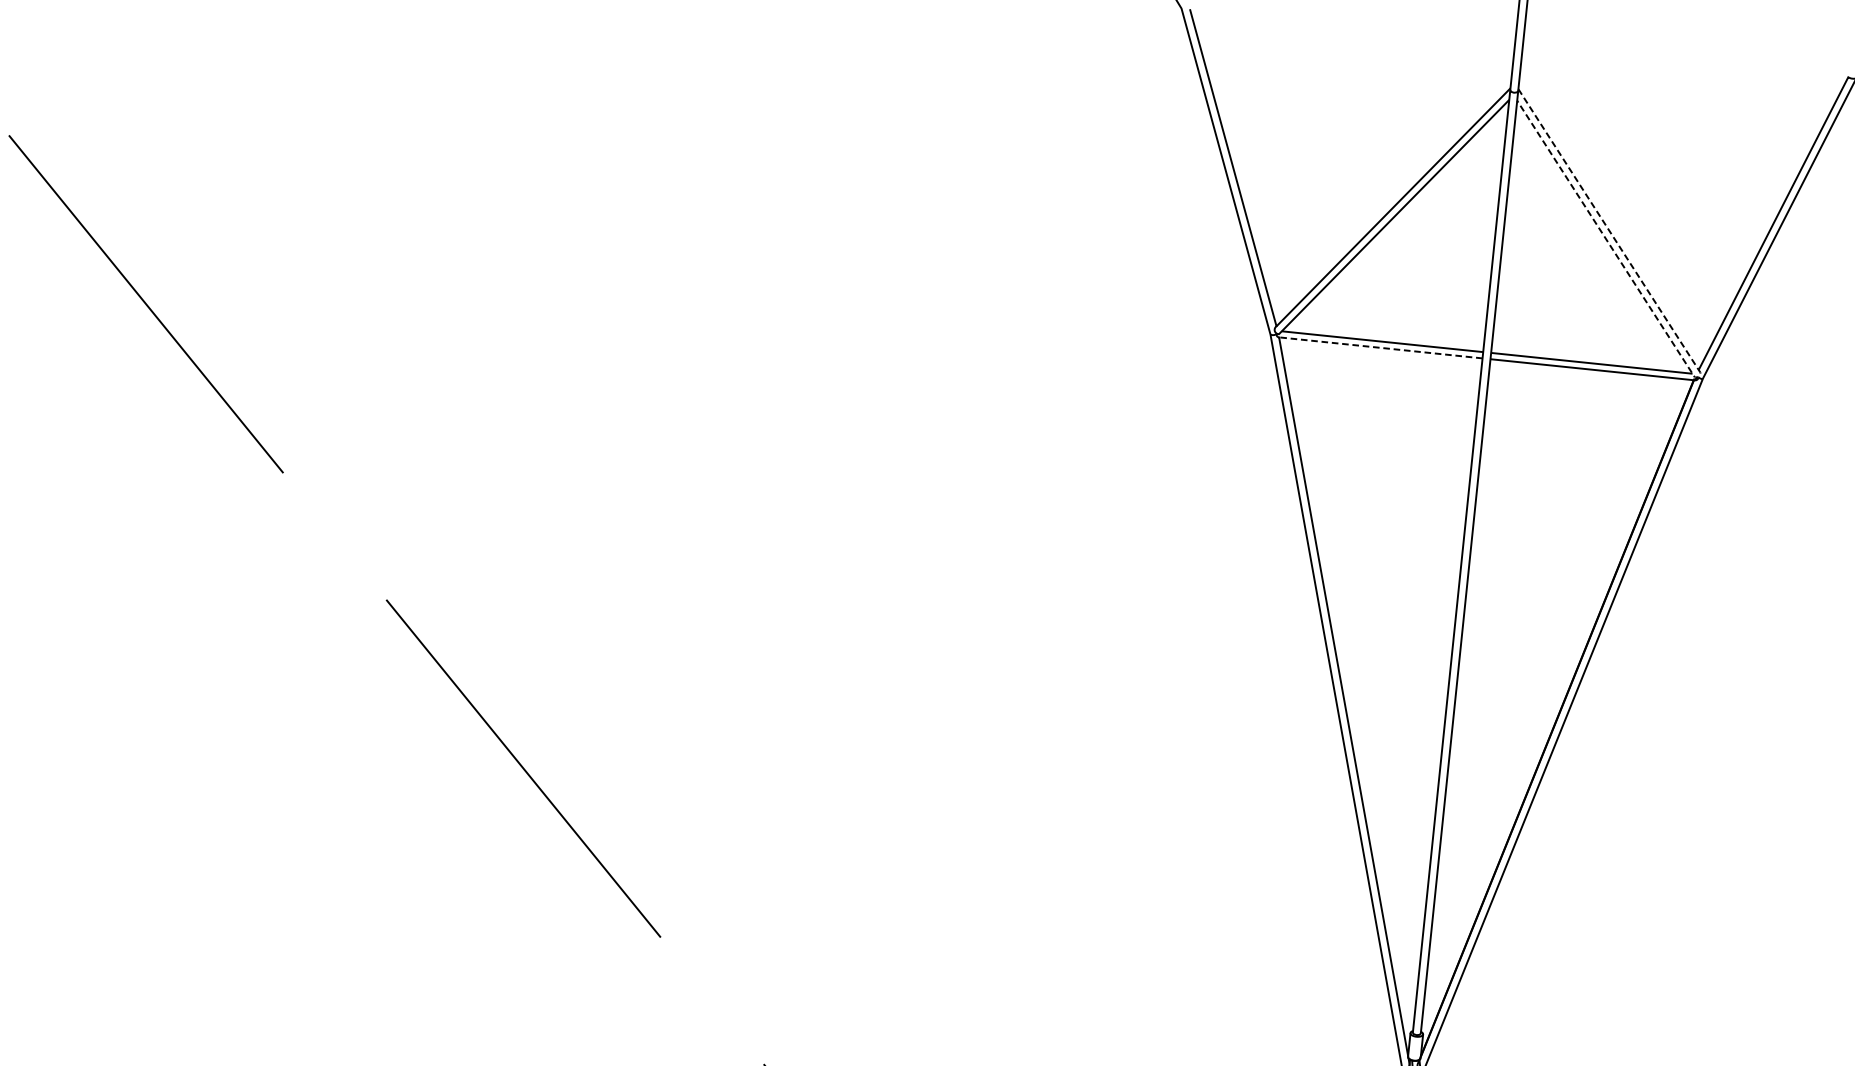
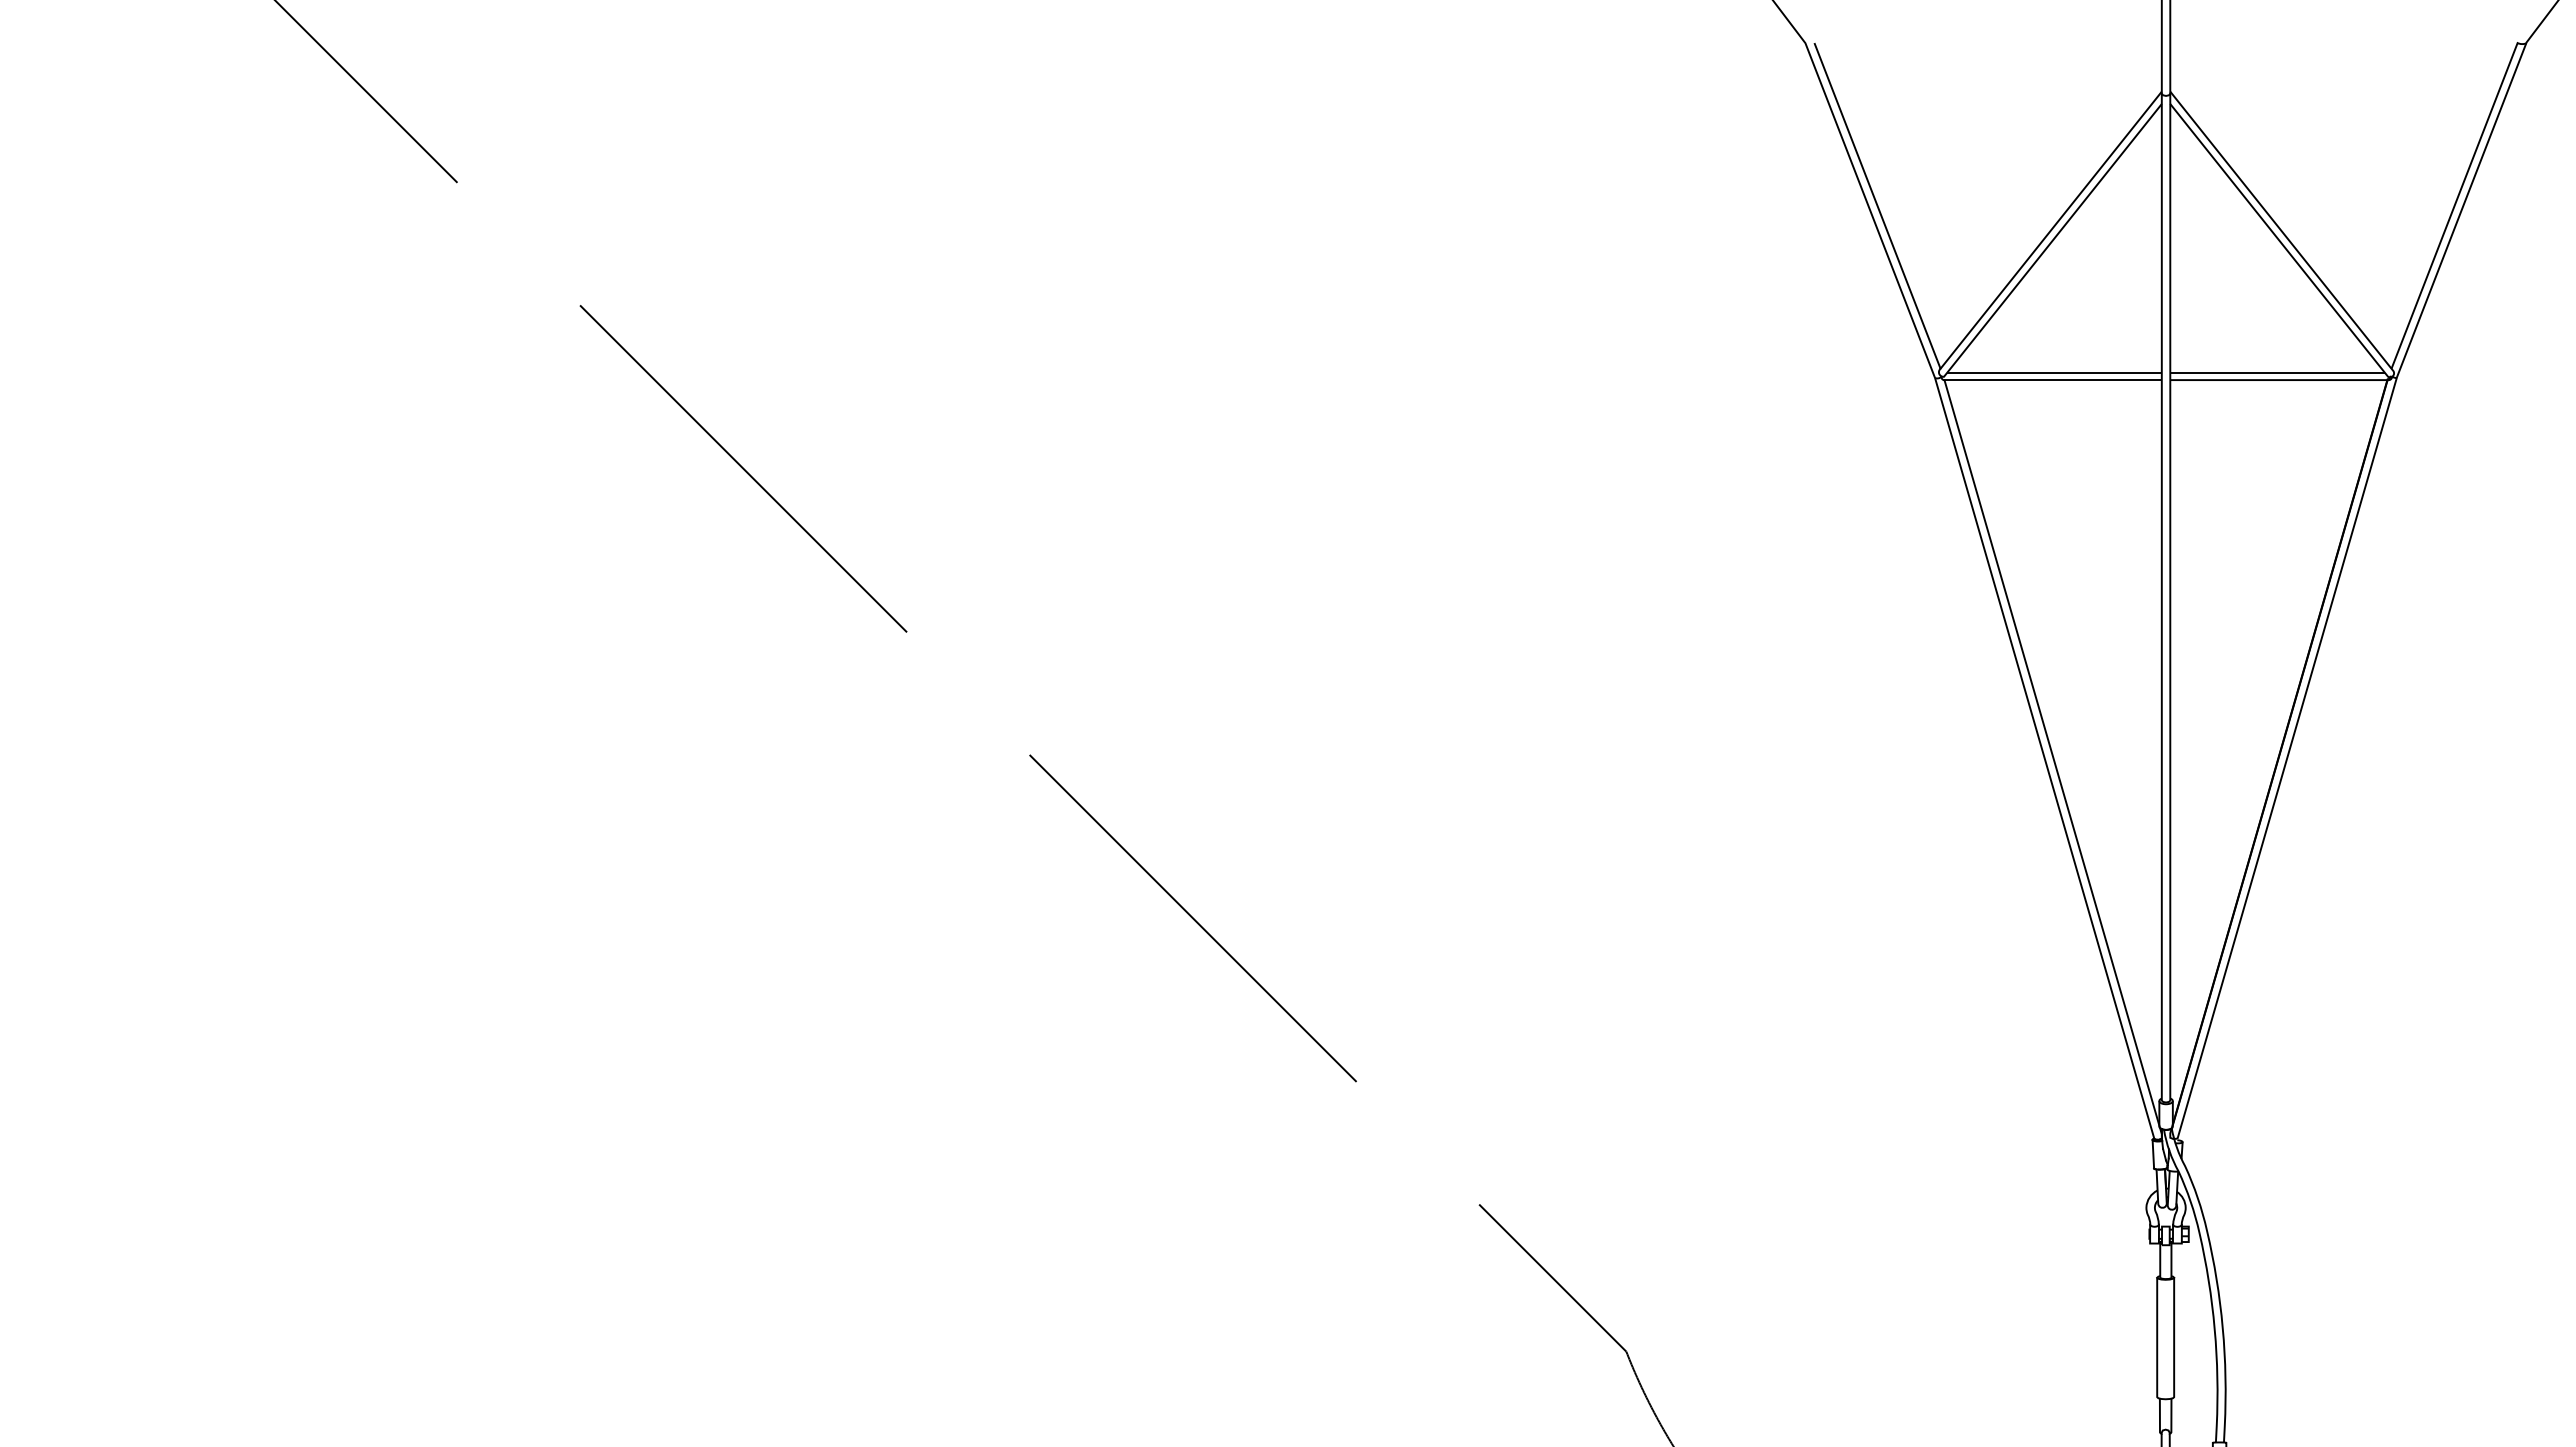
line: (1381, 348) -> (2053, 380), dashed -> solid
line: (1700, 375) -> (2393, 374), dashed -> solid

